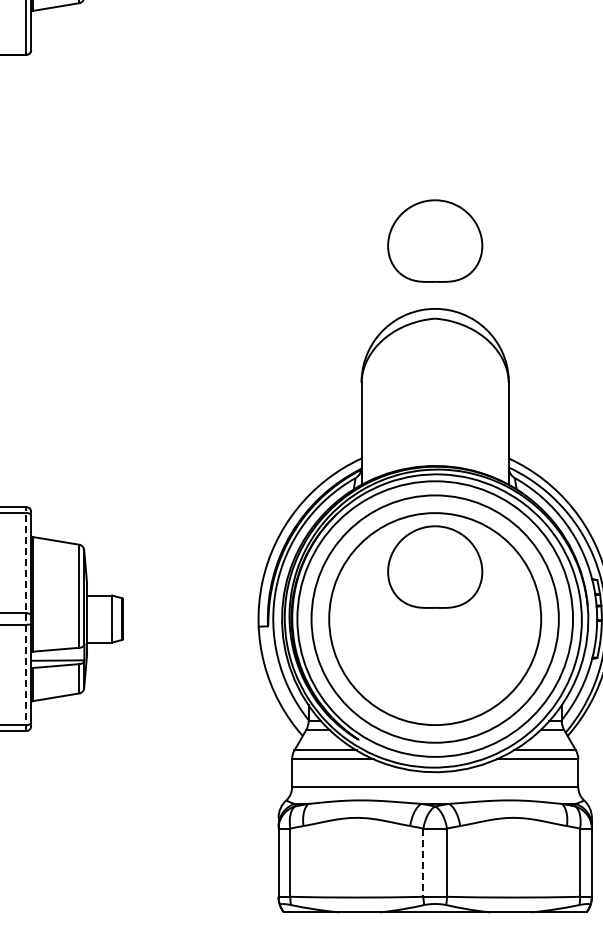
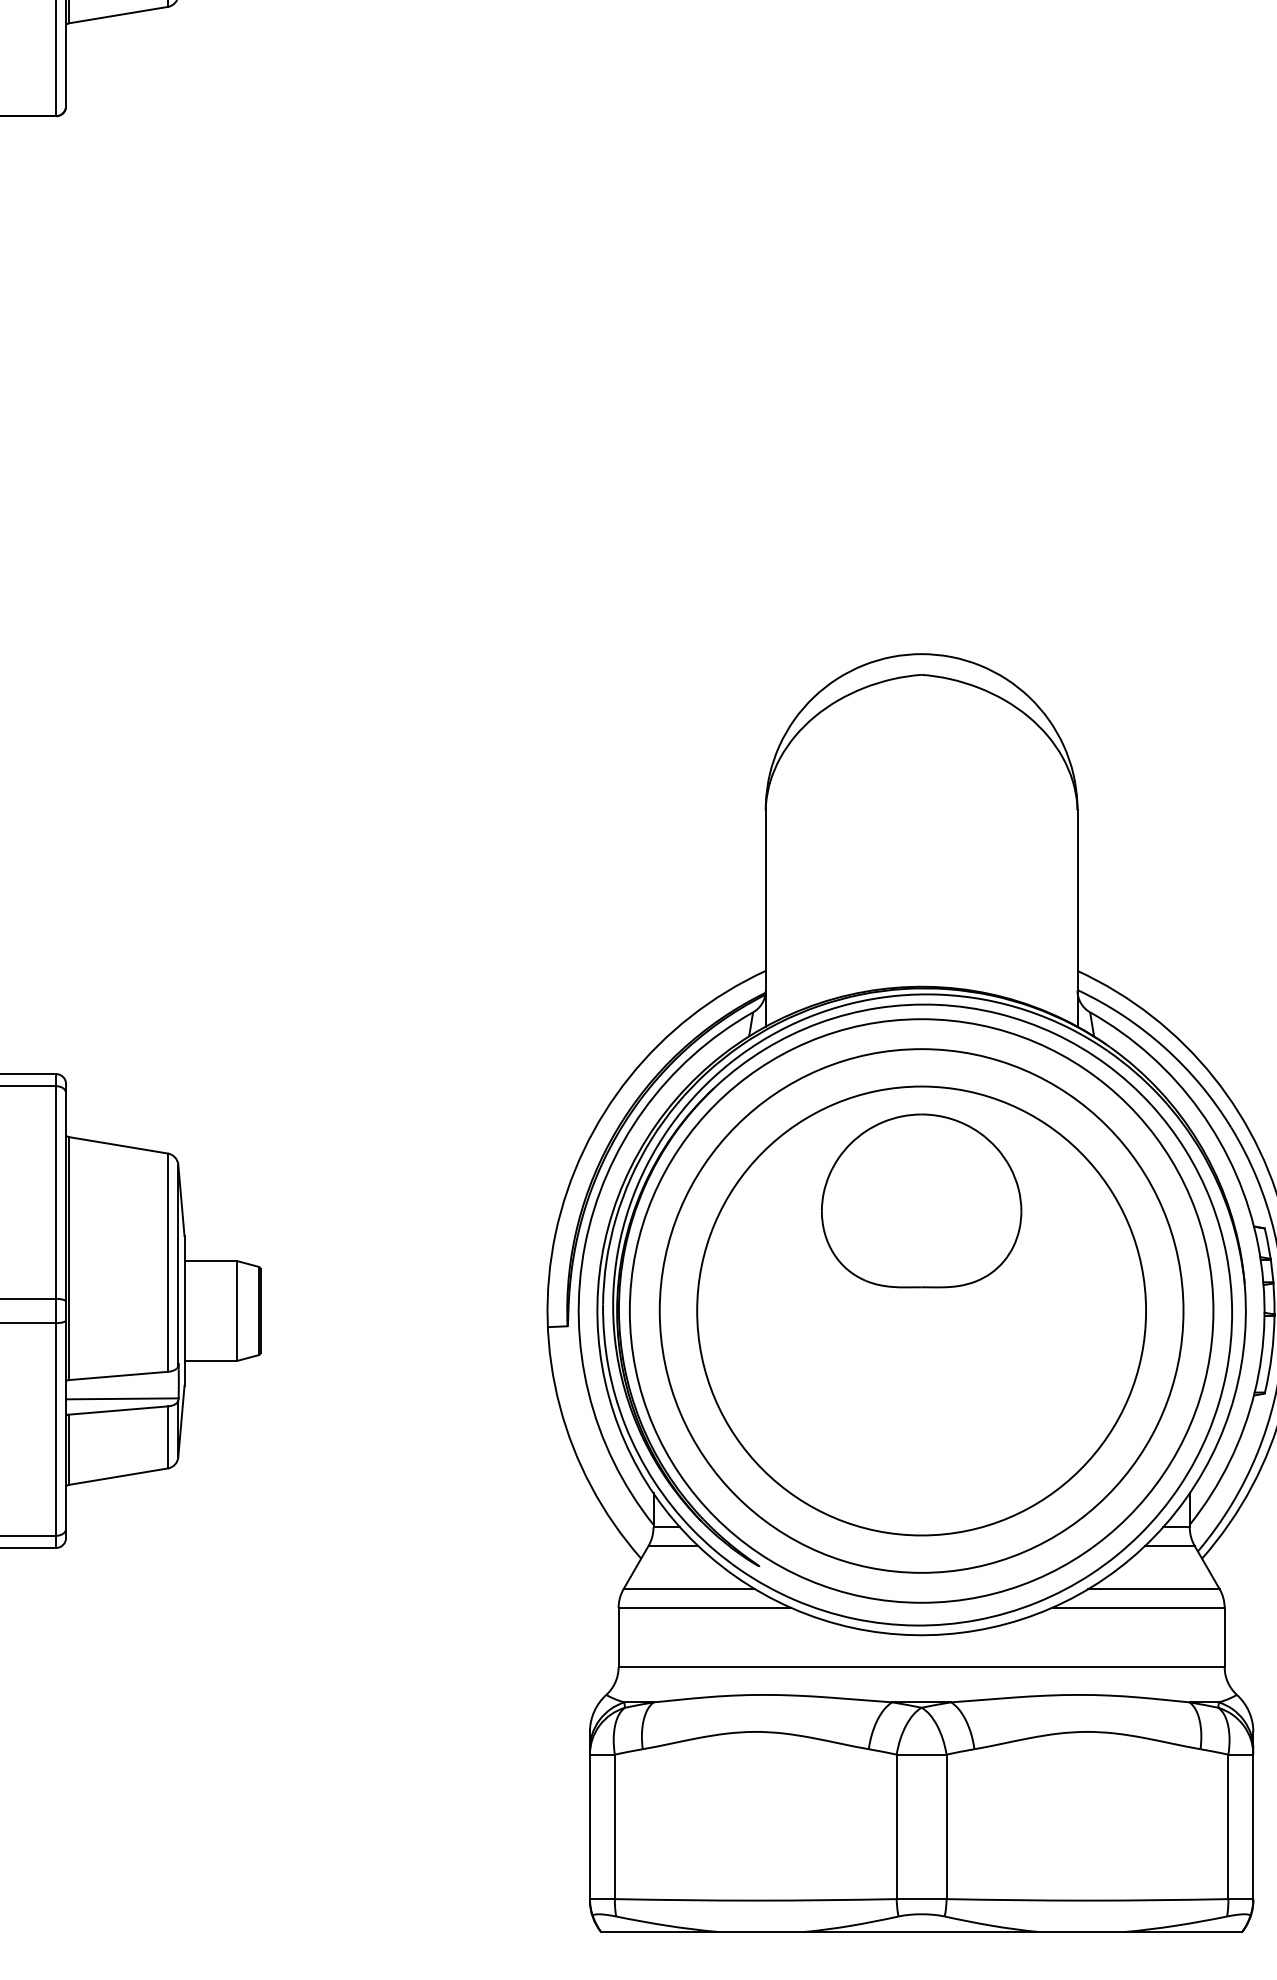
part: (435, 240) -> (922, 509), removed
line: (26, 619) -> (56, 1311), dashed -> solid
line: (423, 863) -> (896, 1828), dashed -> solid

